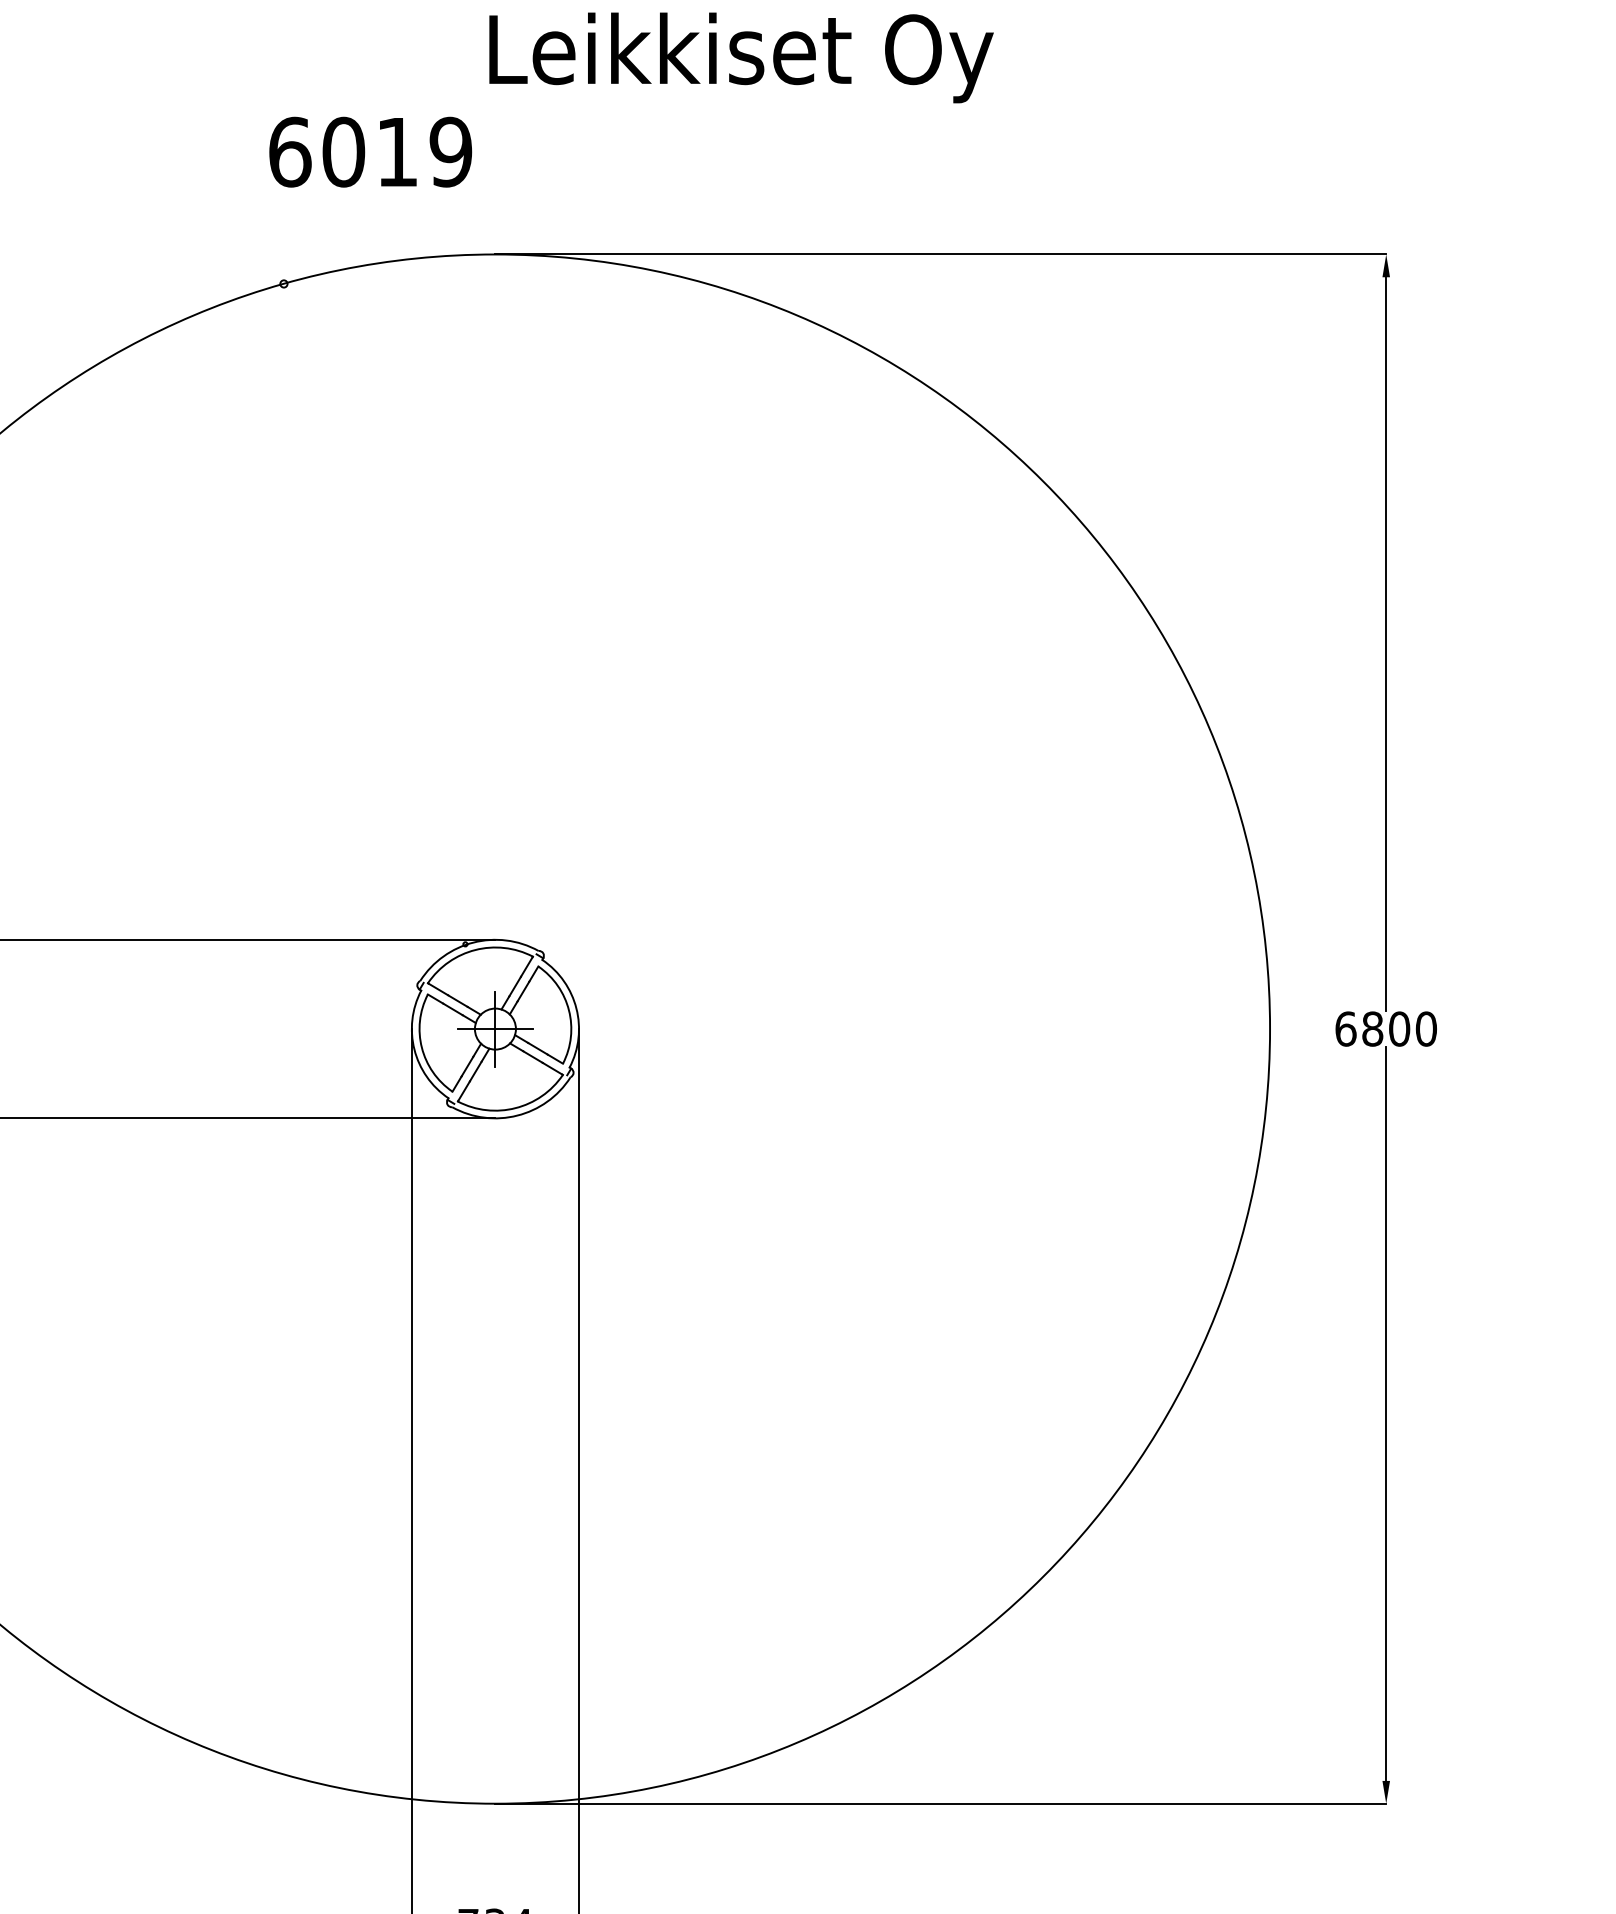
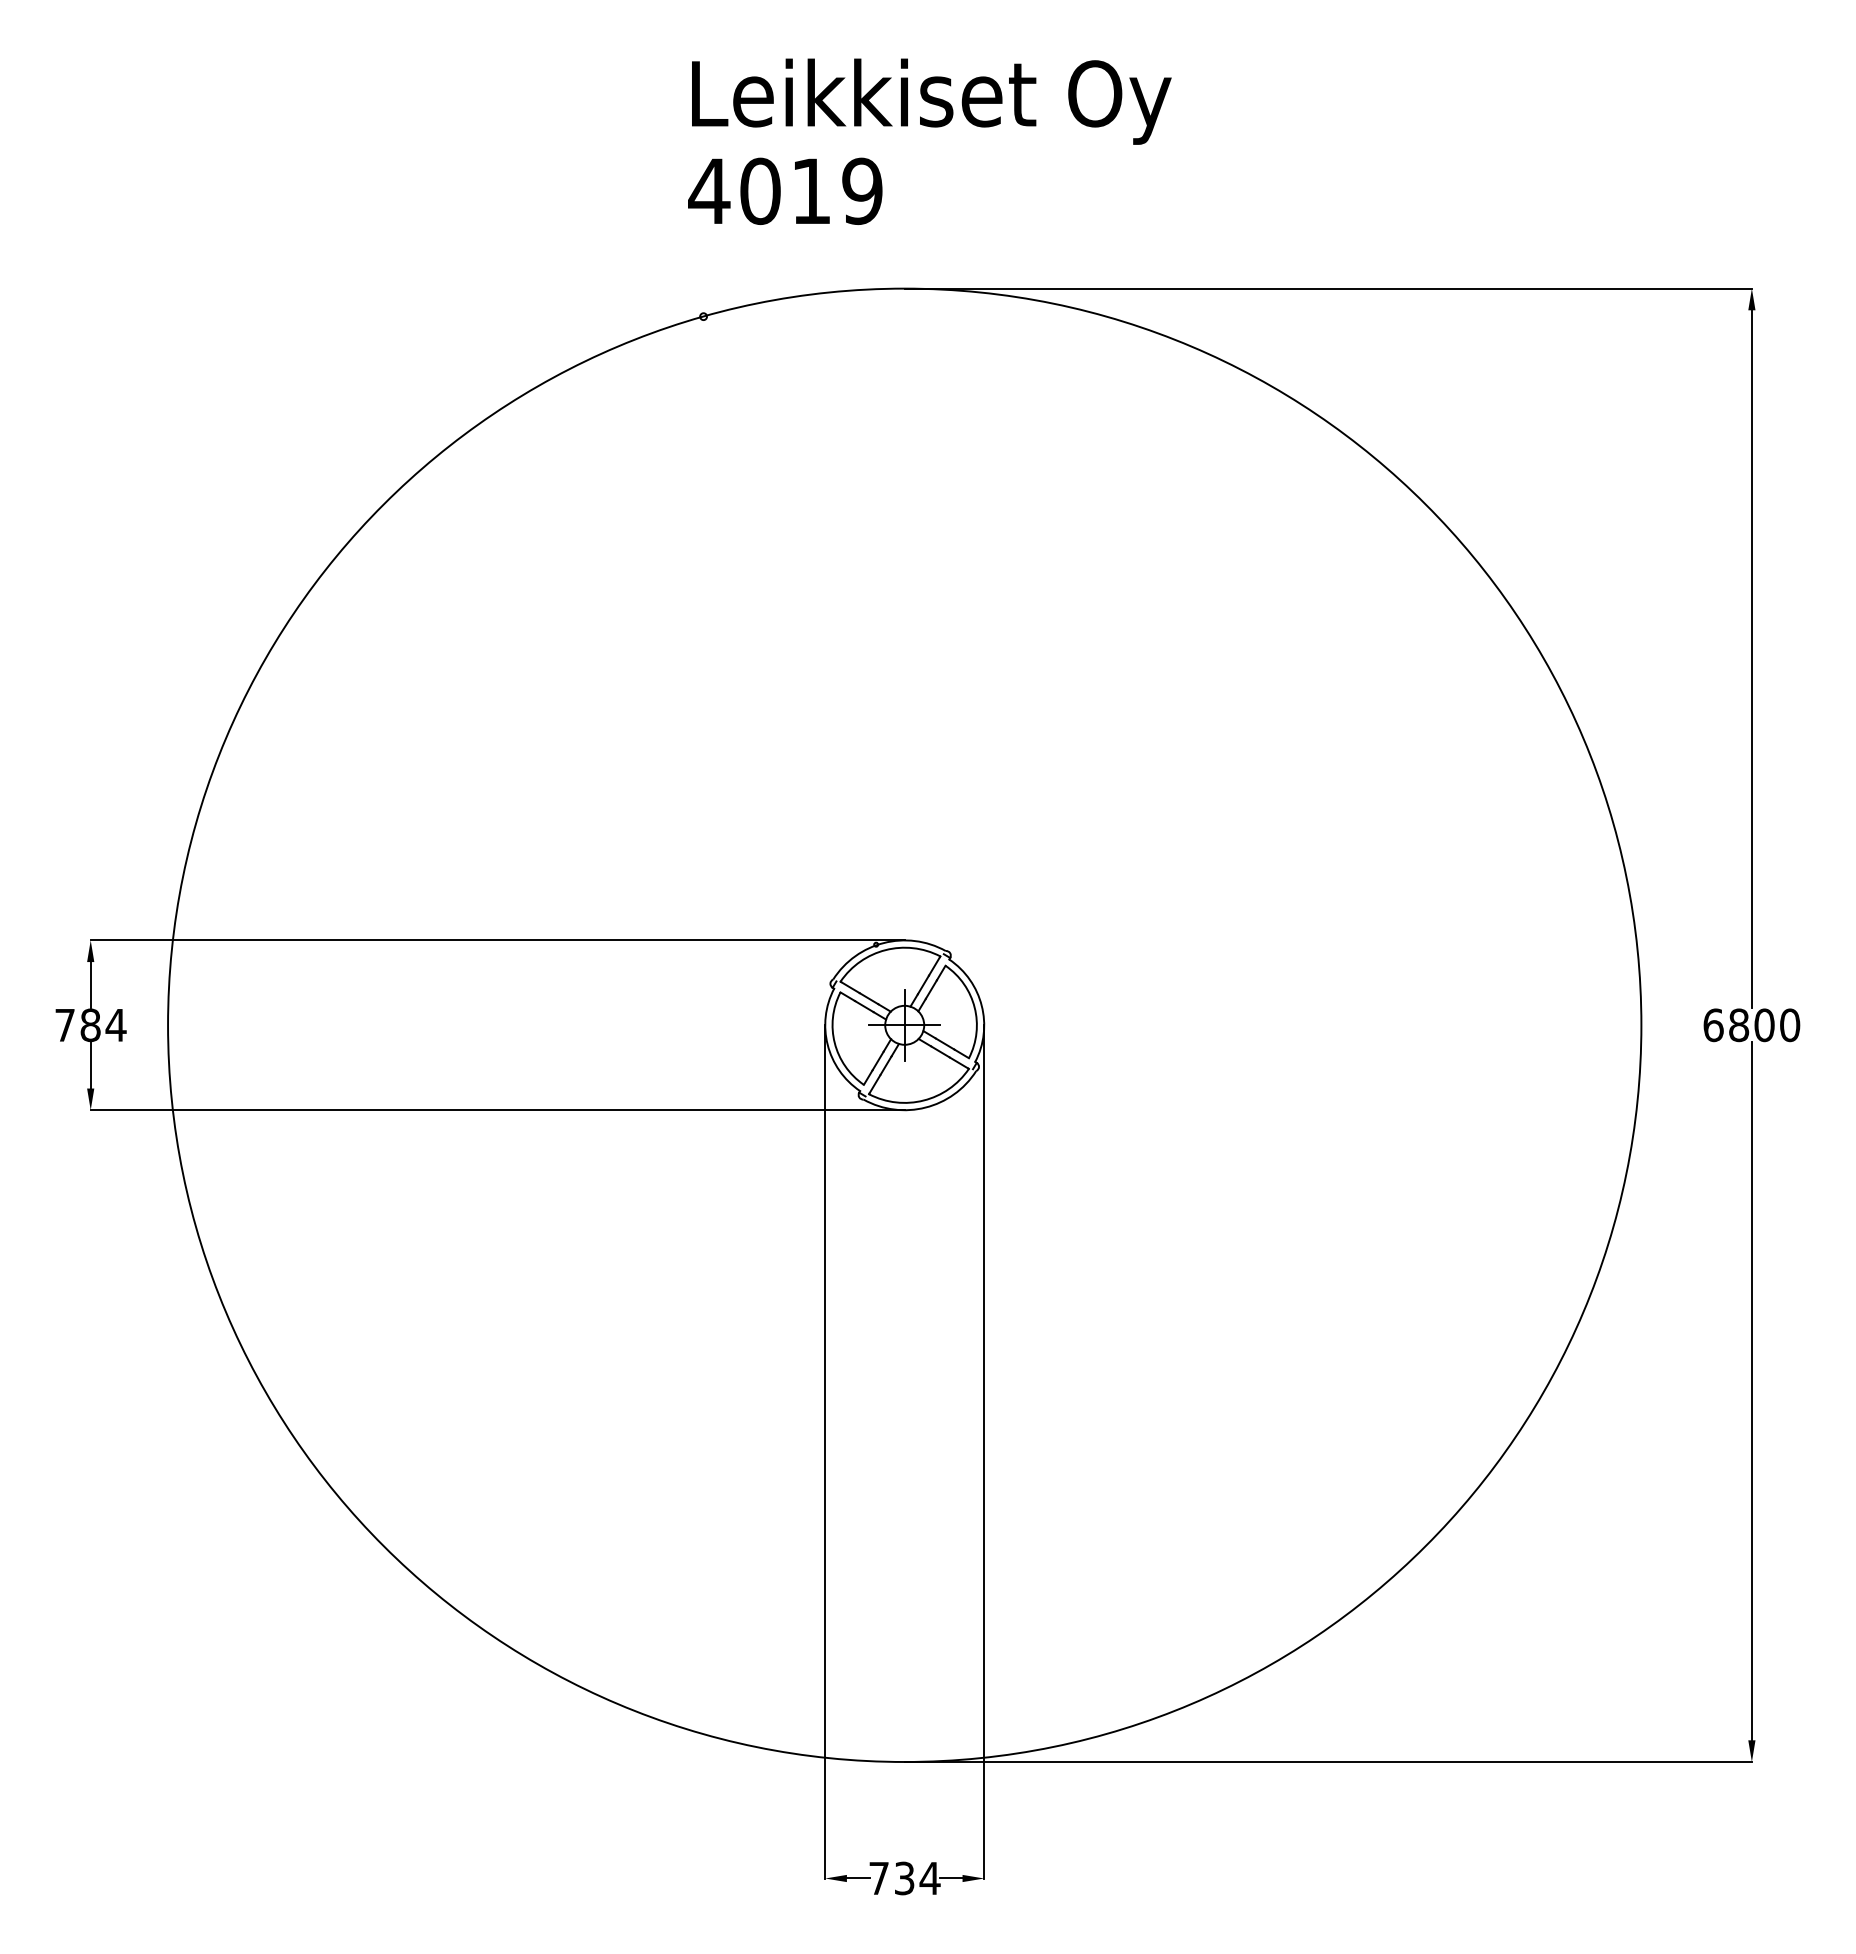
text: (741, 57) -> (931, 101), moved
text: (290, 152) -> (709, 191), 6019 -> 4019

